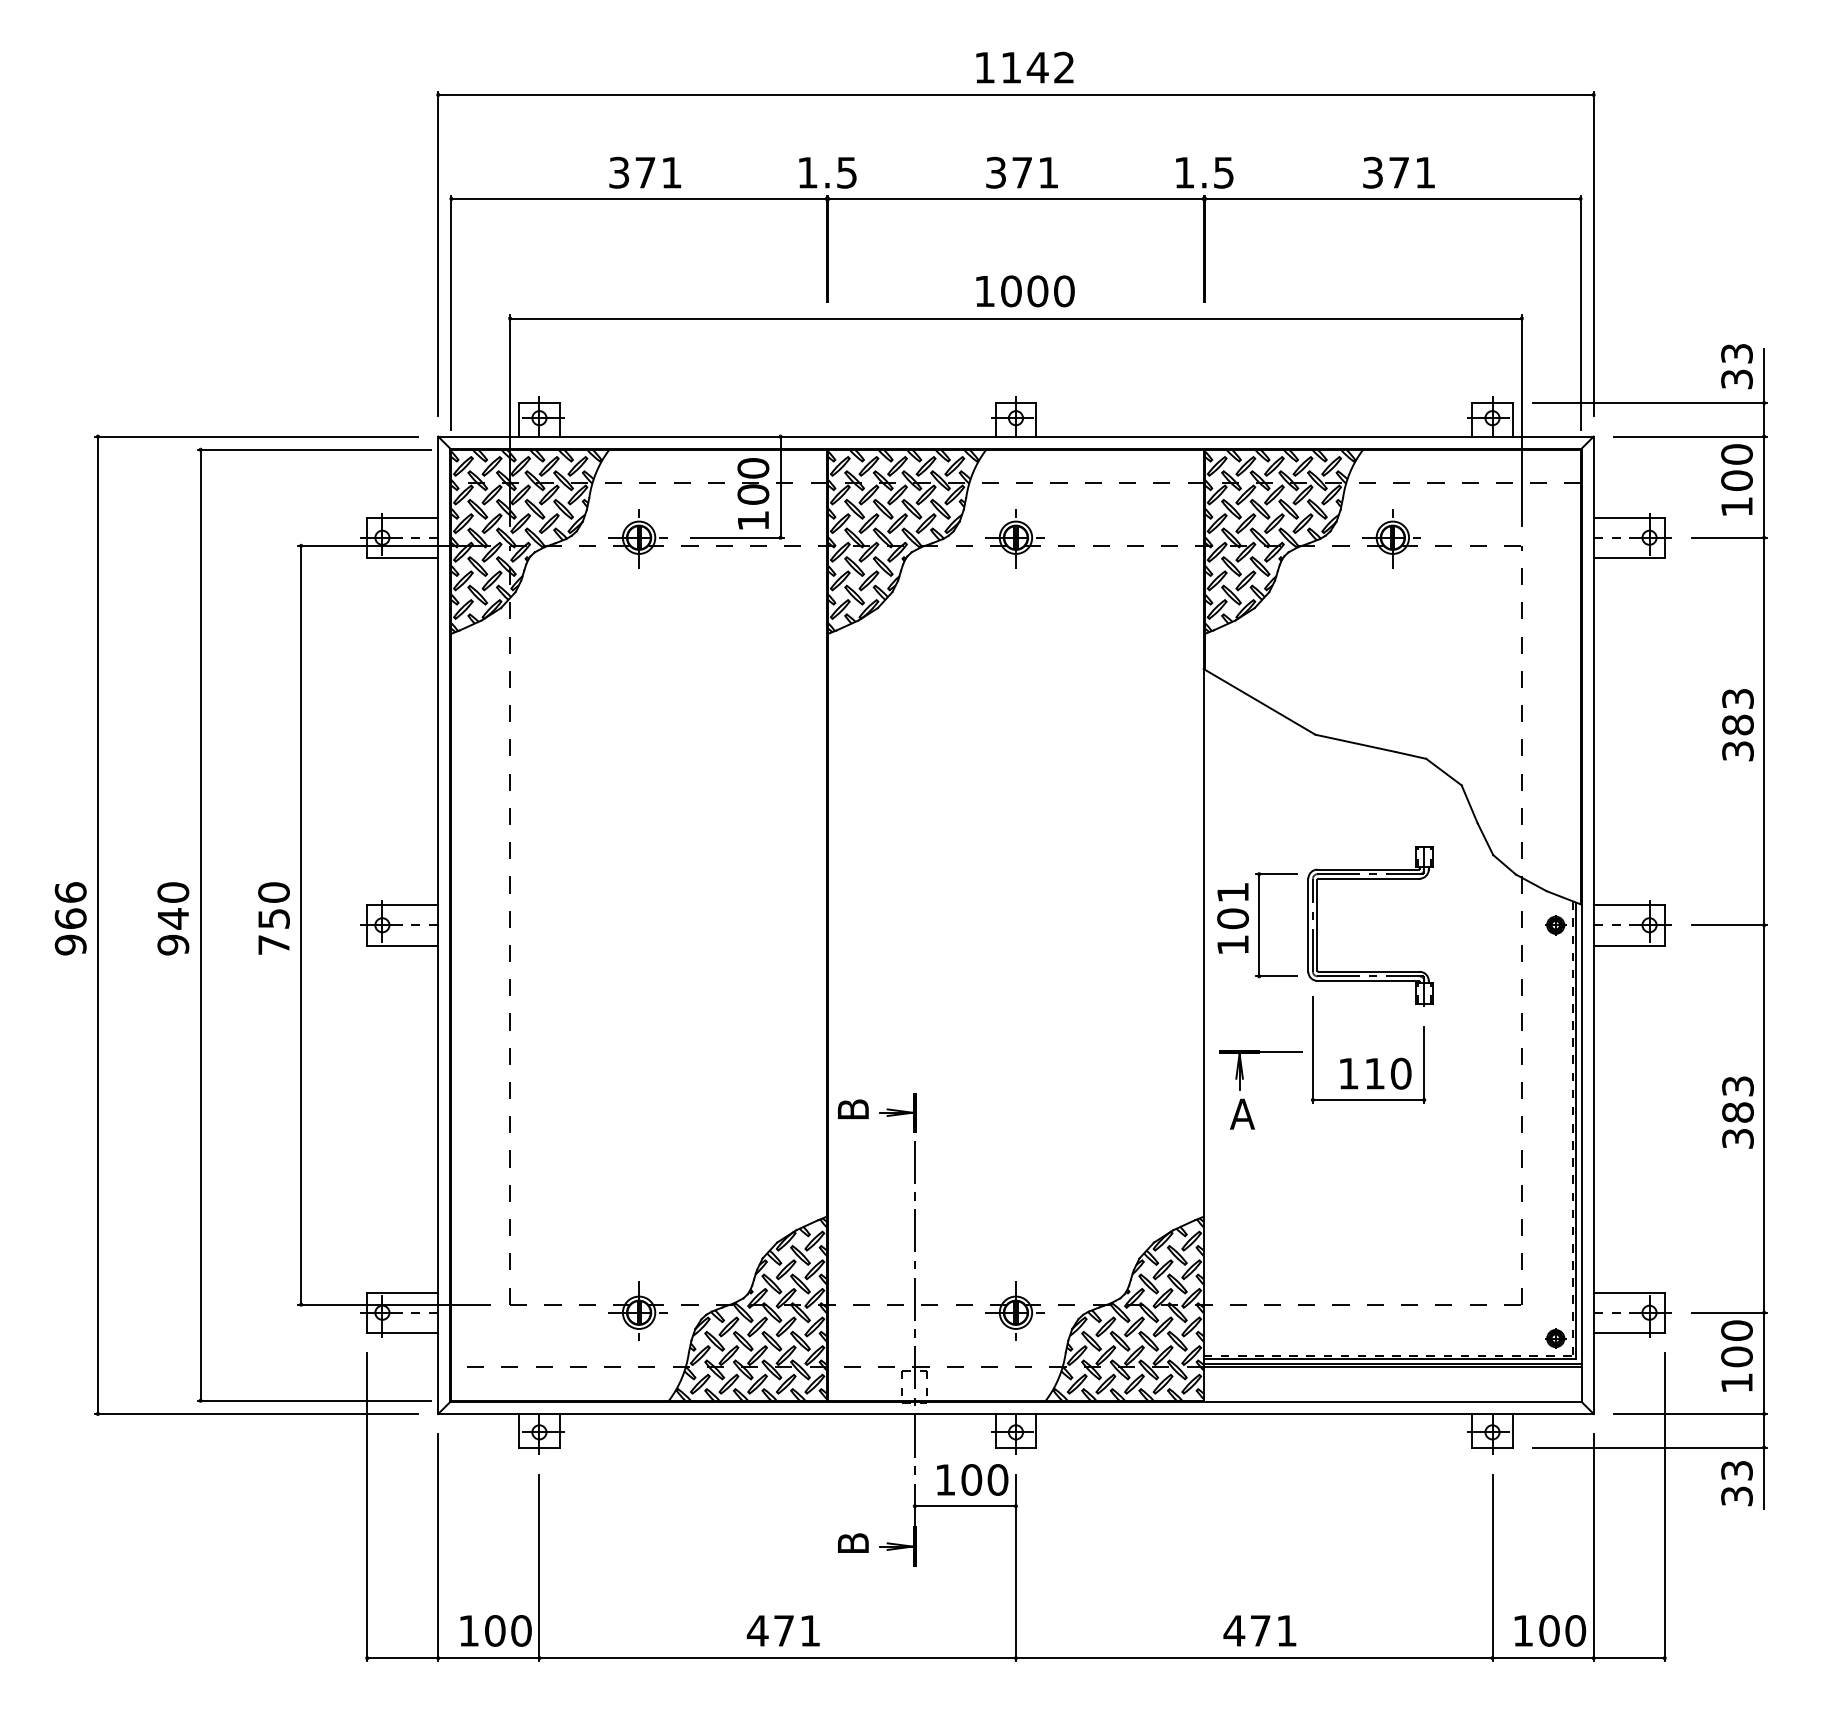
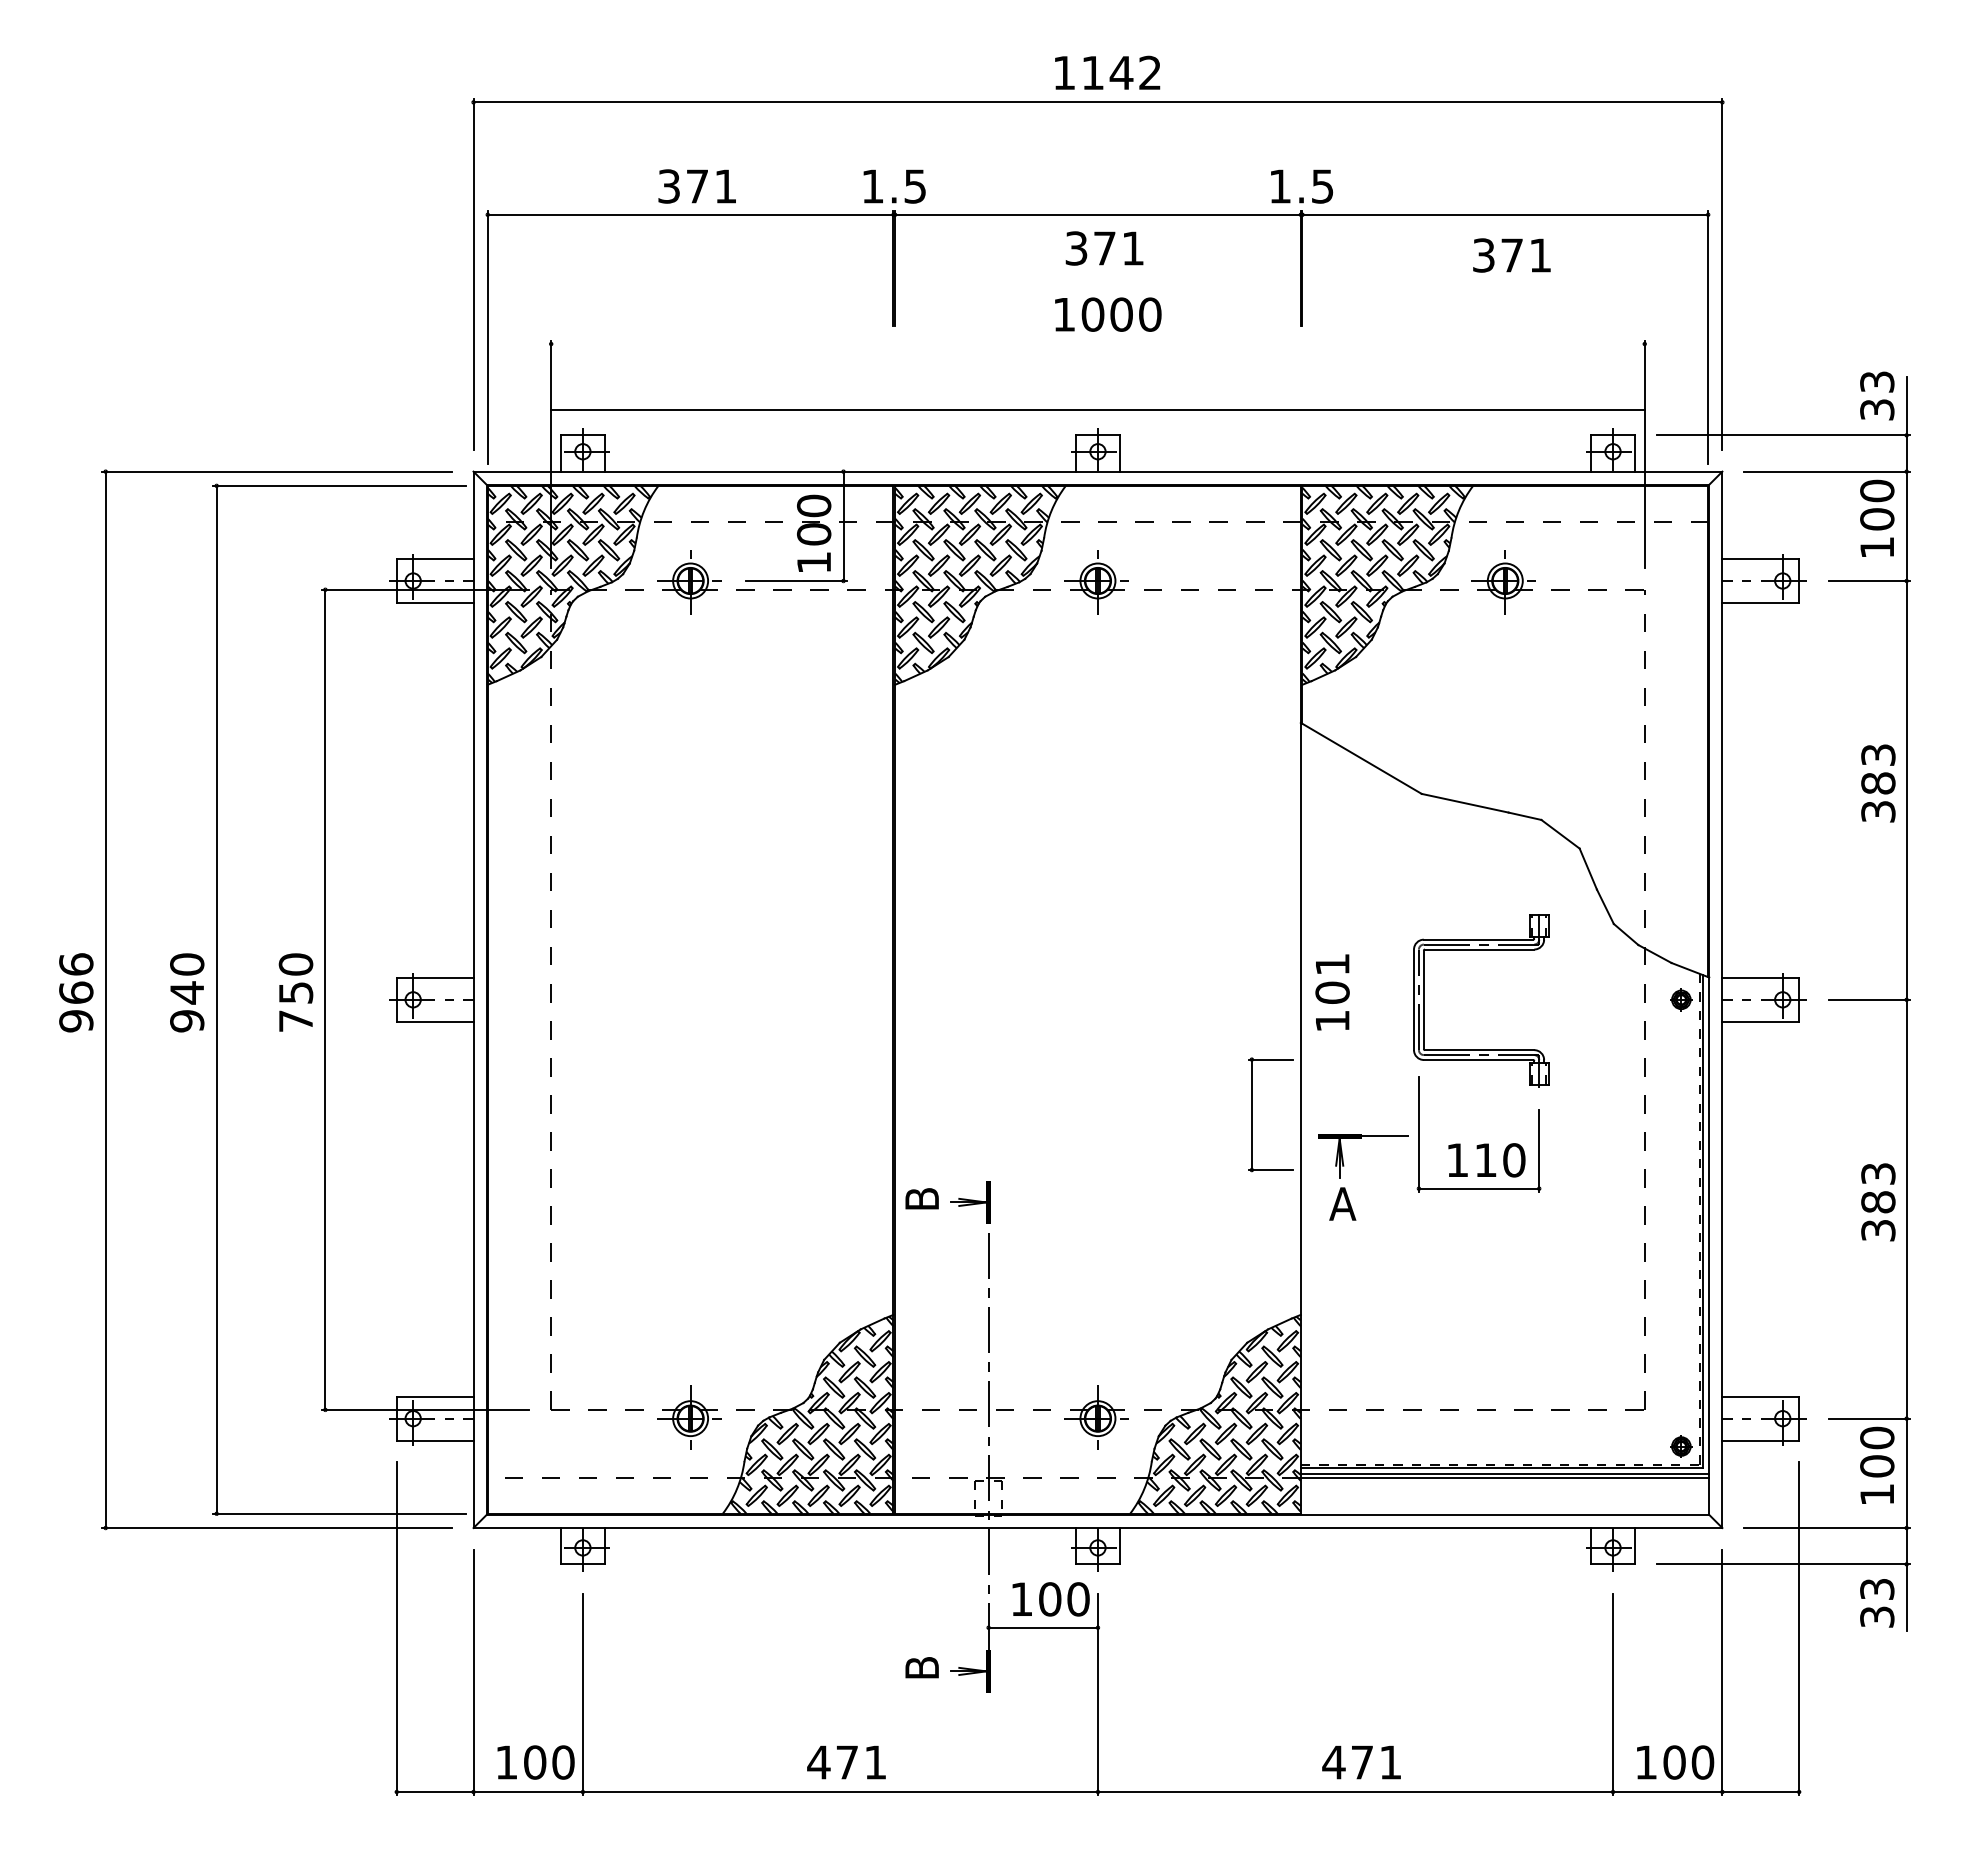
text: (1022, 172) -> (1104, 248), moved
text: (1398, 172) -> (1511, 255), moved
line: (1015, 318) -> (1097, 410), moved
part: (1259, 924) -> (1252, 1114), moved

